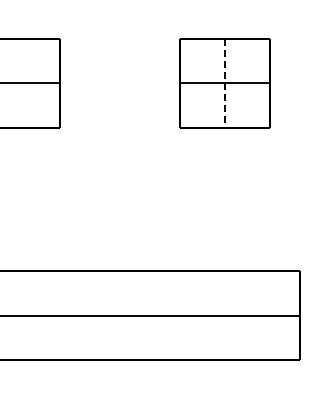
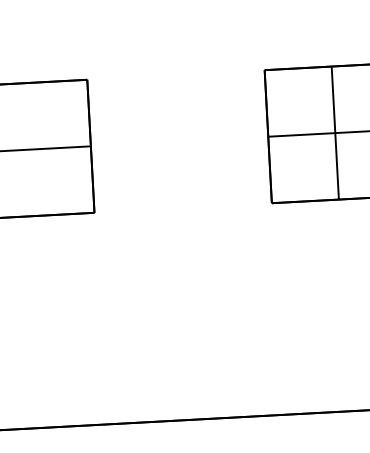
line: (224, 83) -> (334, 133), dashed -> solid

